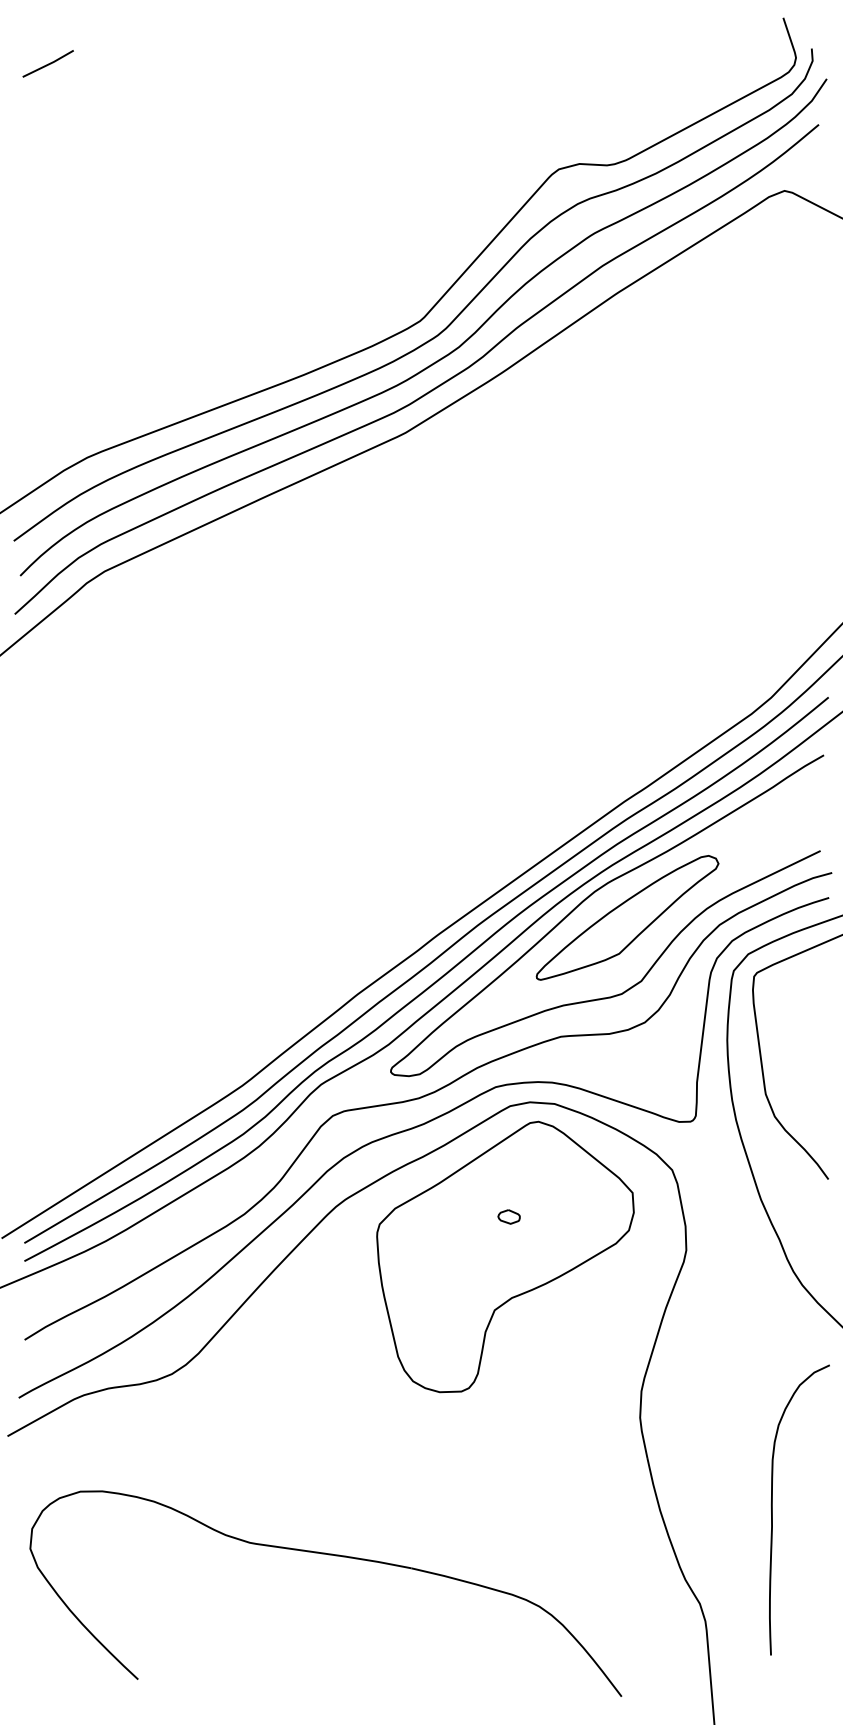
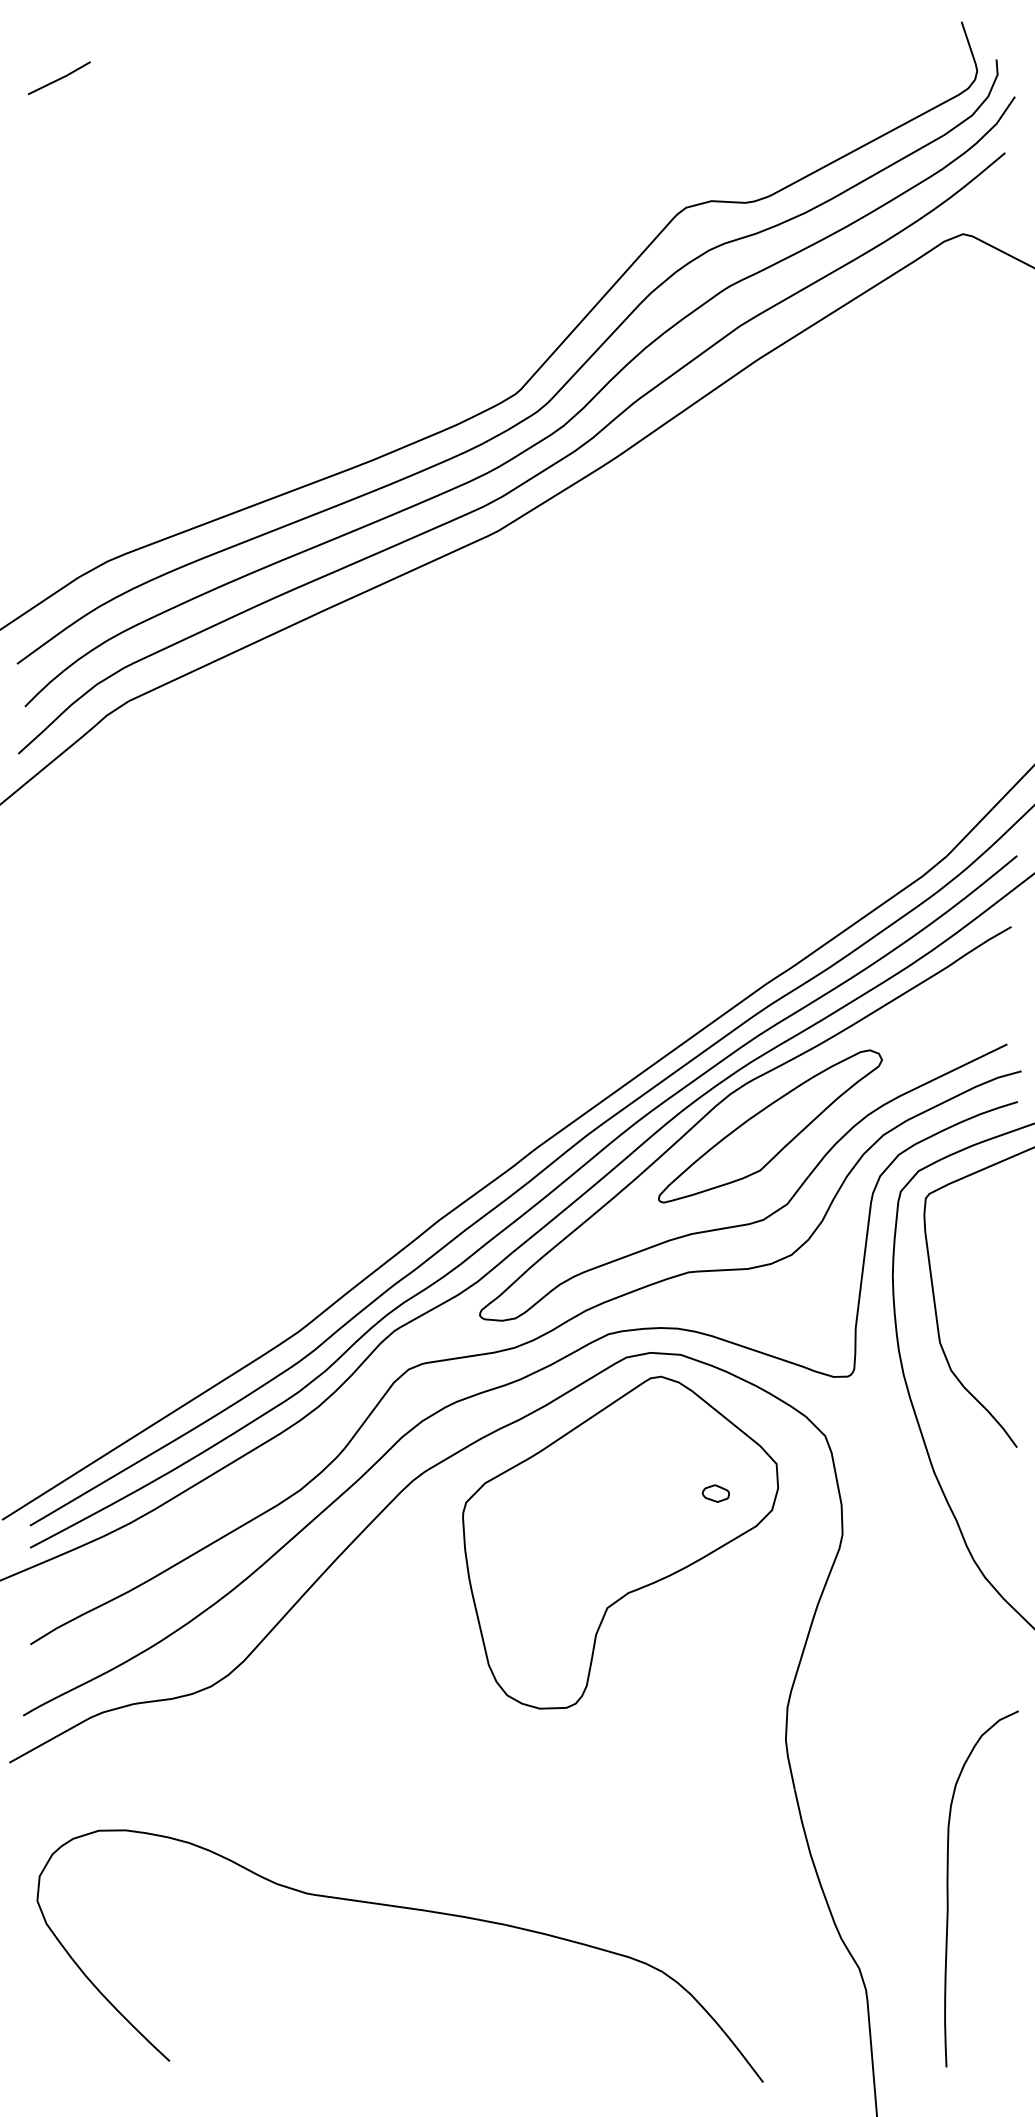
part: (508, 1216) -> (715, 1492), moved
curve: (772, 1509) -> (948, 1888), moved

